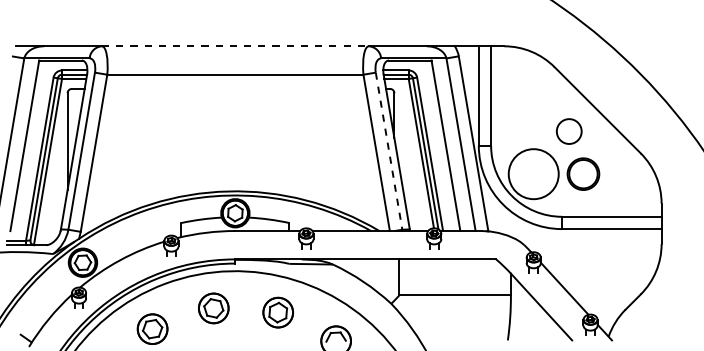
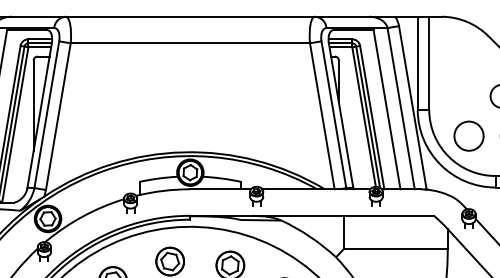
line: (235, 46) -> (190, 16), dashed -> solid
line: (389, 151) -> (334, 115), dashed -> solid
circle: (533, 173) -> (468, 135), size x0.62

